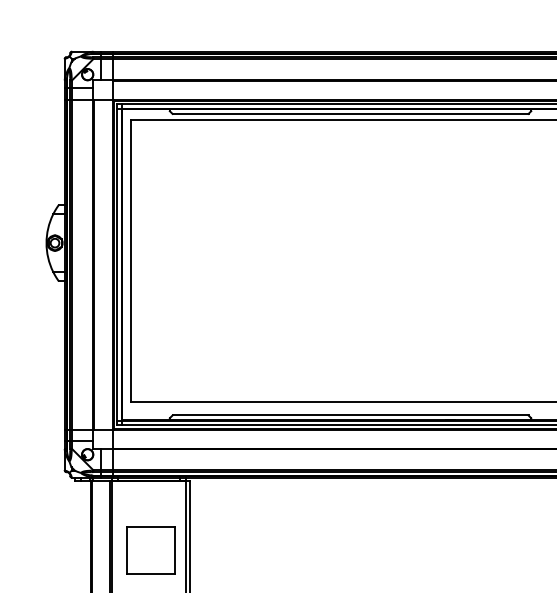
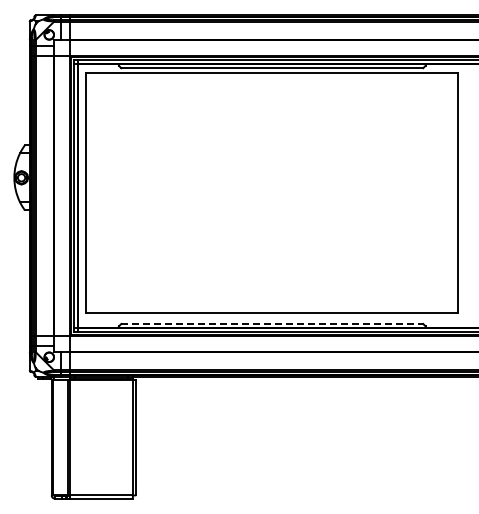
line: (350, 414) -> (272, 323), solid -> dashed
part: (150, 550) -> (102, 438), removed

